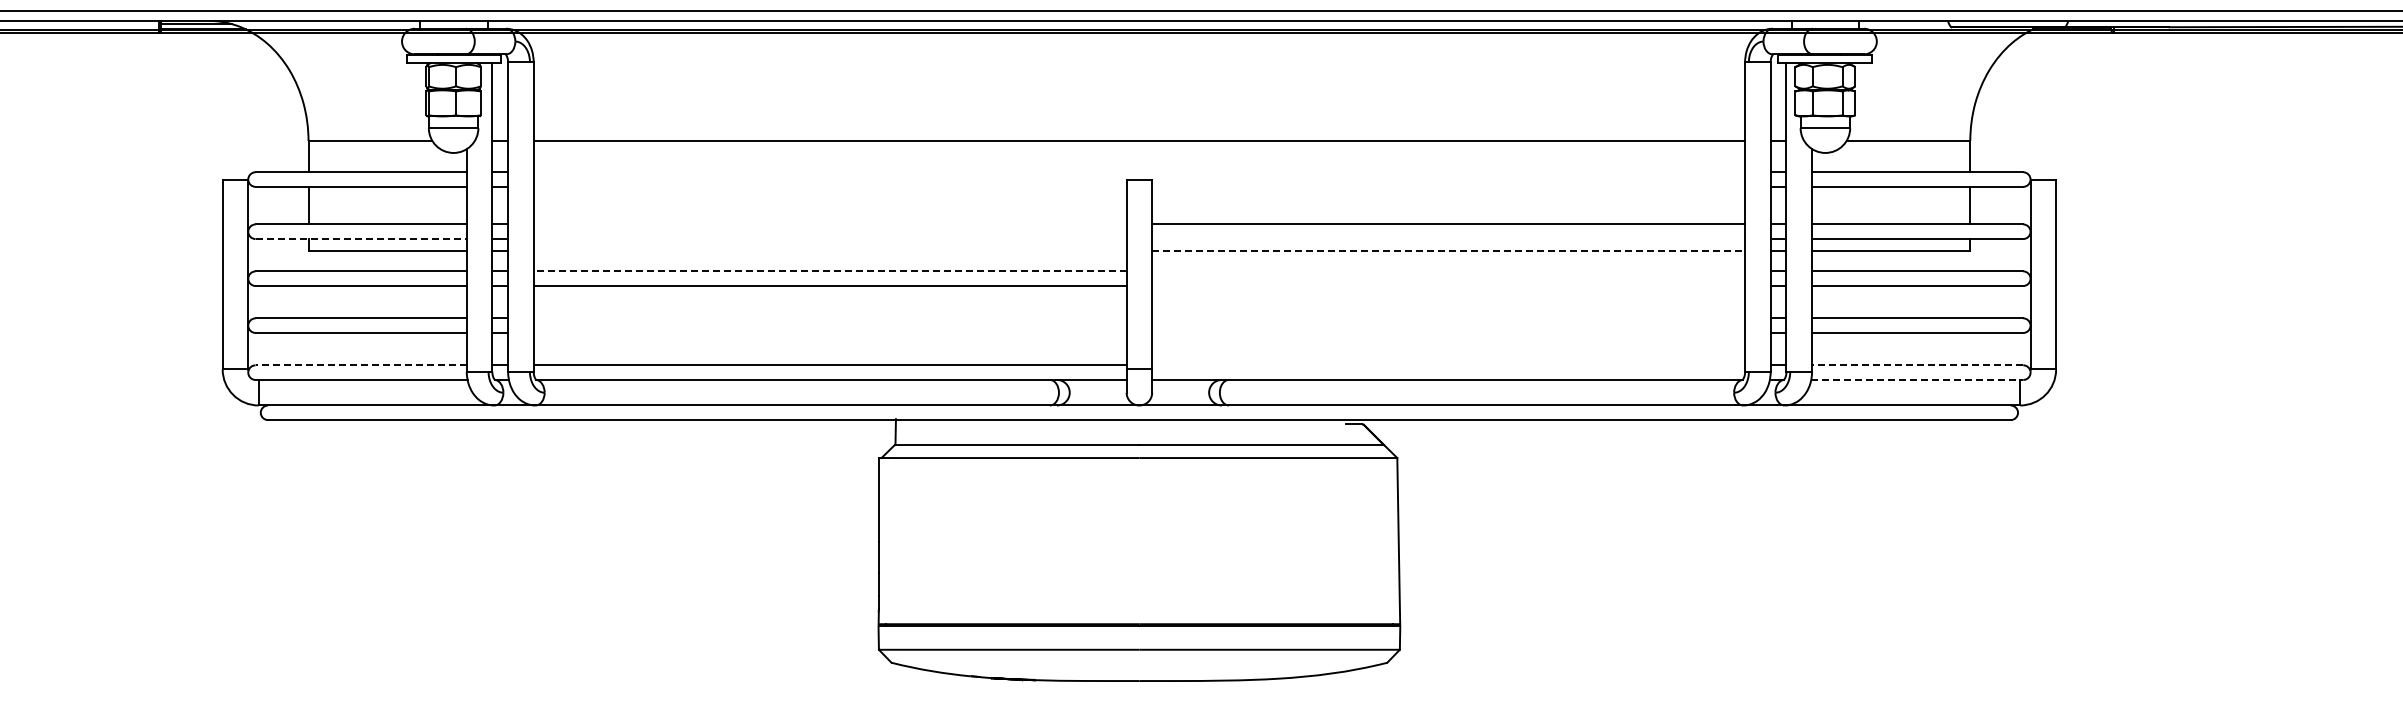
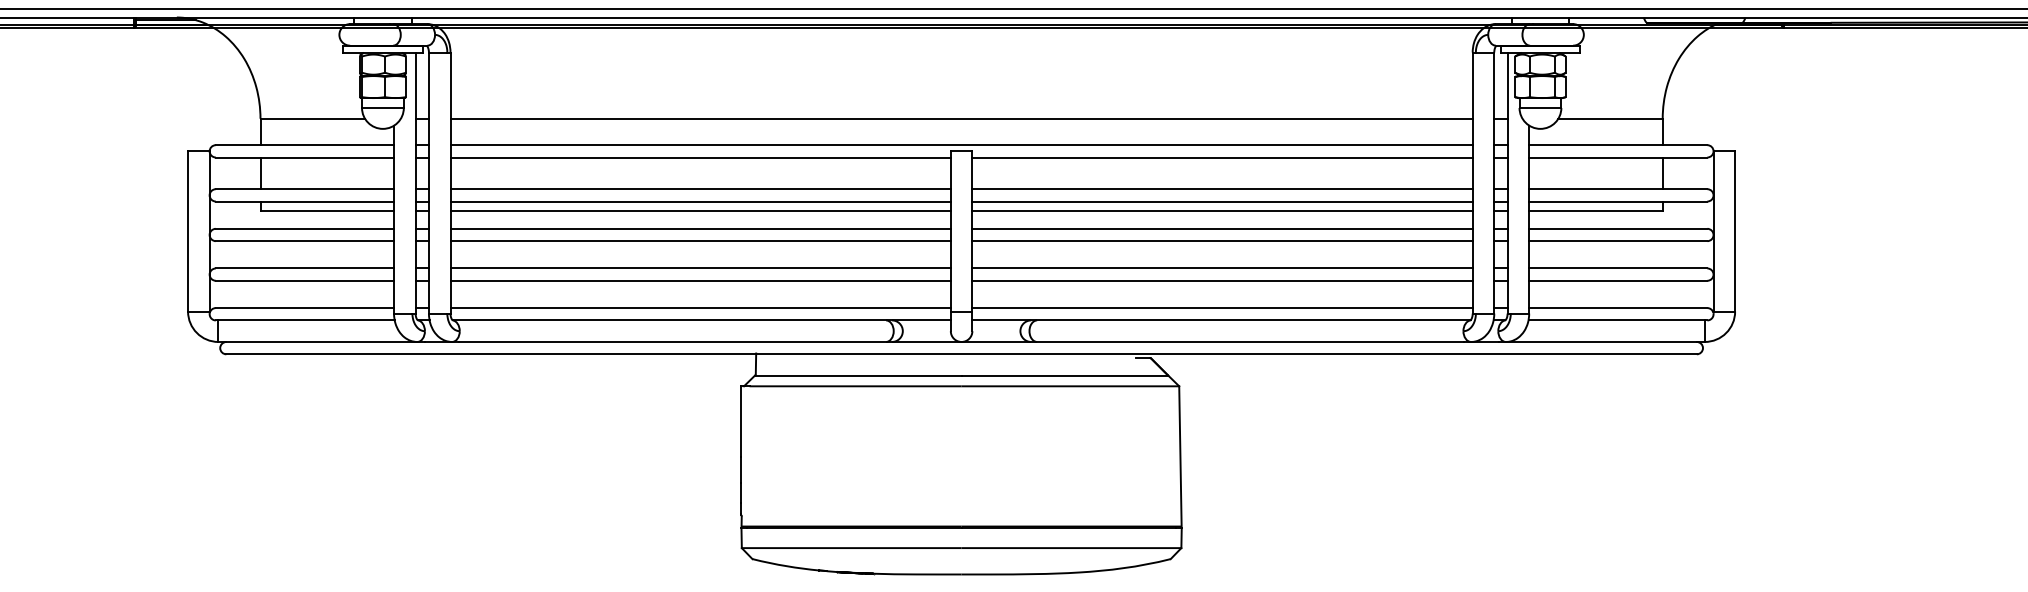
line: (1139, 172) -> (961, 145), added
line: (829, 186) -> (700, 157), added
line: (1448, 186) -> (1222, 157), added
line: (829, 224) -> (700, 189), added
line: (361, 239) -> (305, 201), dashed -> solid
line: (829, 239) -> (700, 201), added
line: (1448, 239) -> (1222, 201), added
line: (829, 250) -> (700, 211), added
line: (1449, 250) -> (1223, 211), dashed -> solid
line: (829, 271) -> (700, 228), dashed -> solid
line: (1448, 271) -> (1222, 228), added
line: (1448, 286) -> (1222, 241), added
line: (829, 318) -> (700, 268), added
line: (1448, 318) -> (1222, 268), added
line: (829, 332) -> (700, 280), added
line: (1448, 332) -> (1222, 280), added
line: (361, 365) -> (305, 308), dashed -> solid
line: (1448, 365) -> (1222, 308), added
line: (1917, 365) -> (1618, 308), dashed -> solid
line: (1917, 379) -> (1618, 320), dashed -> solid

